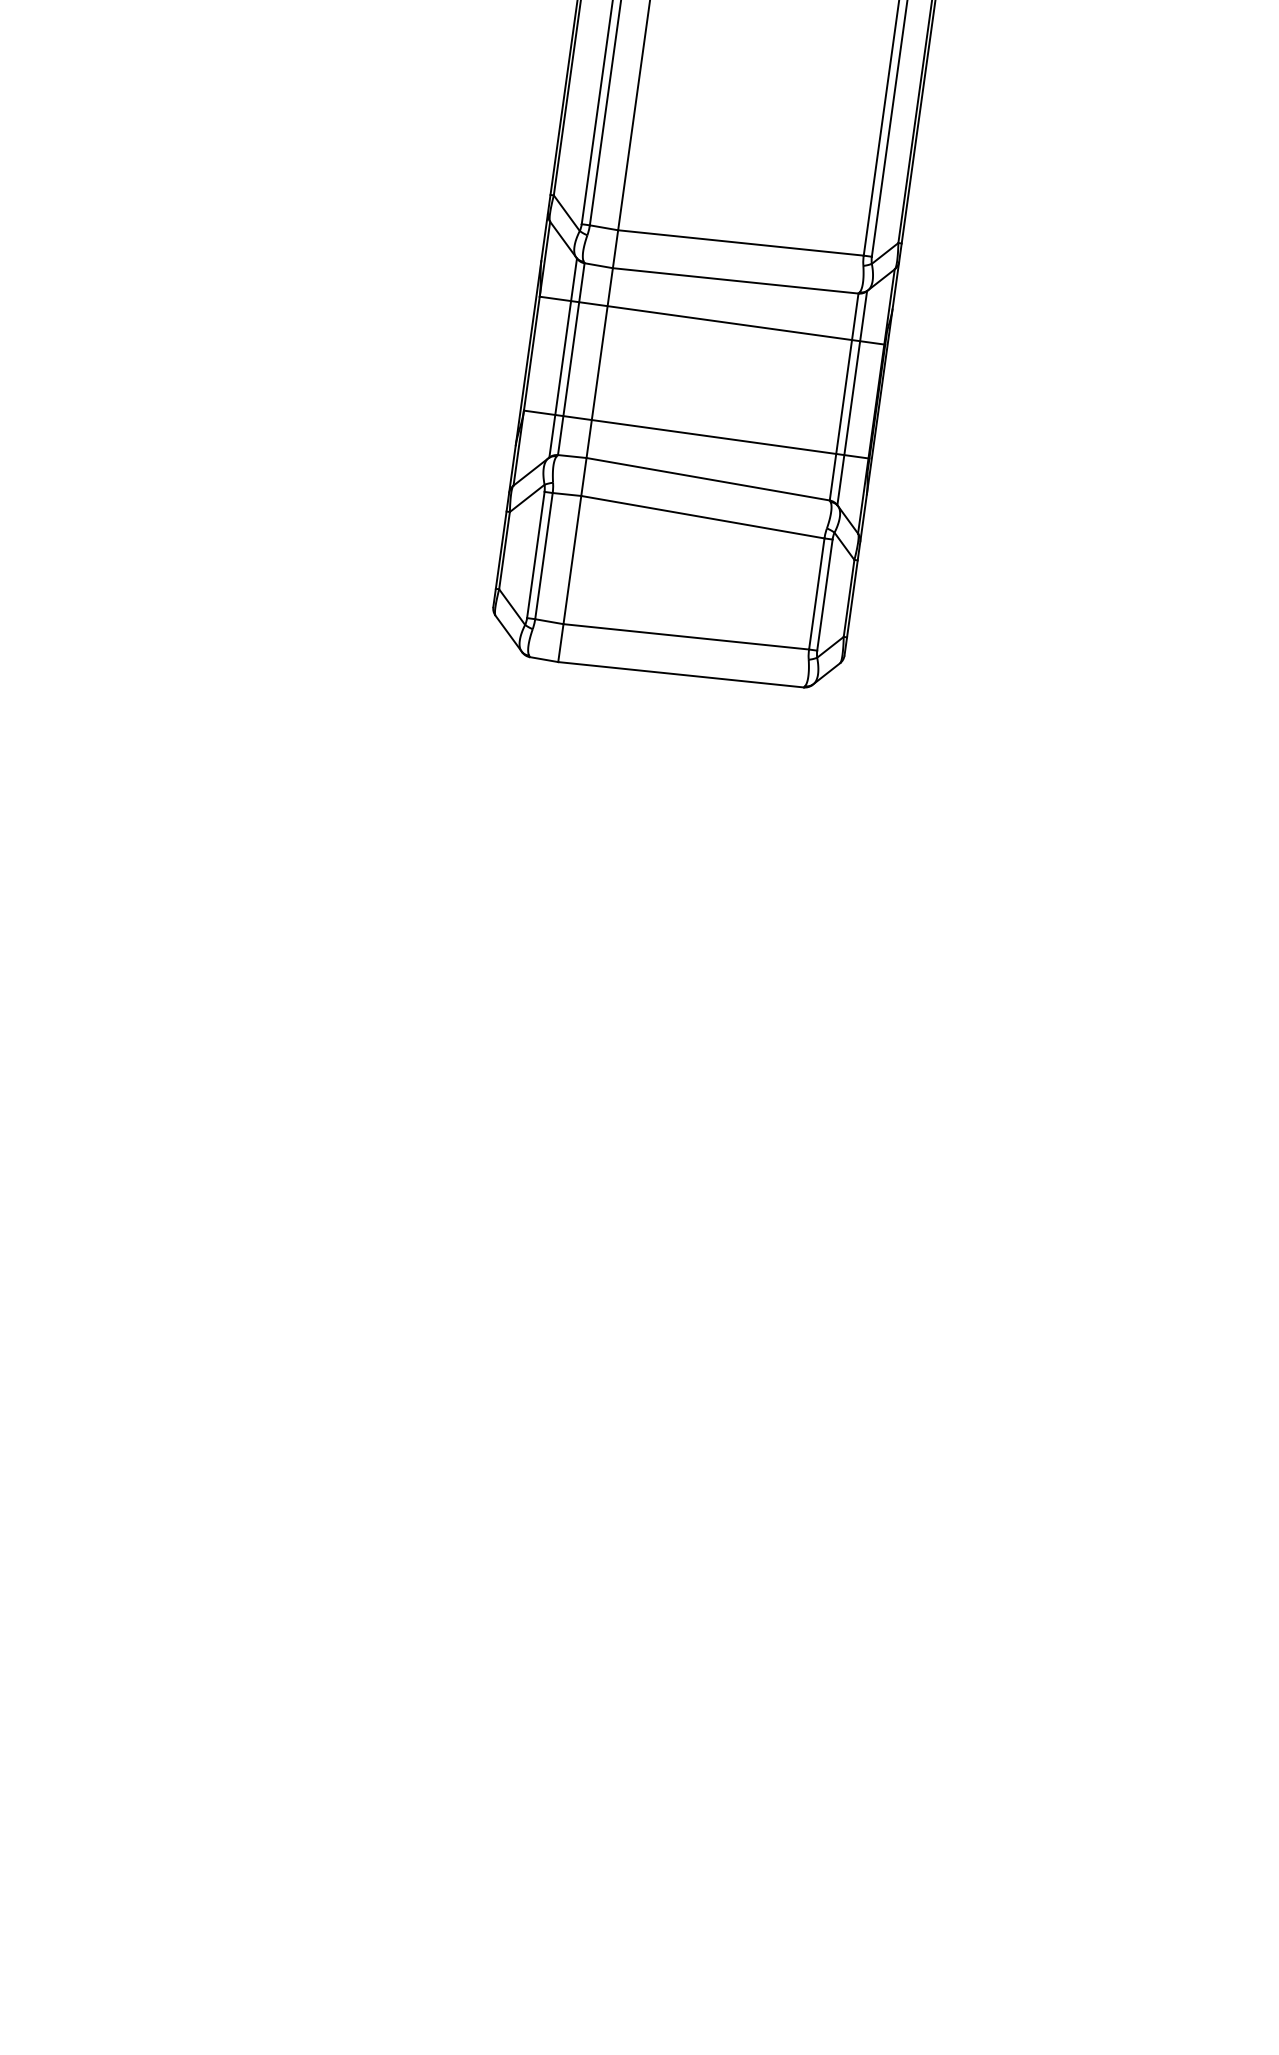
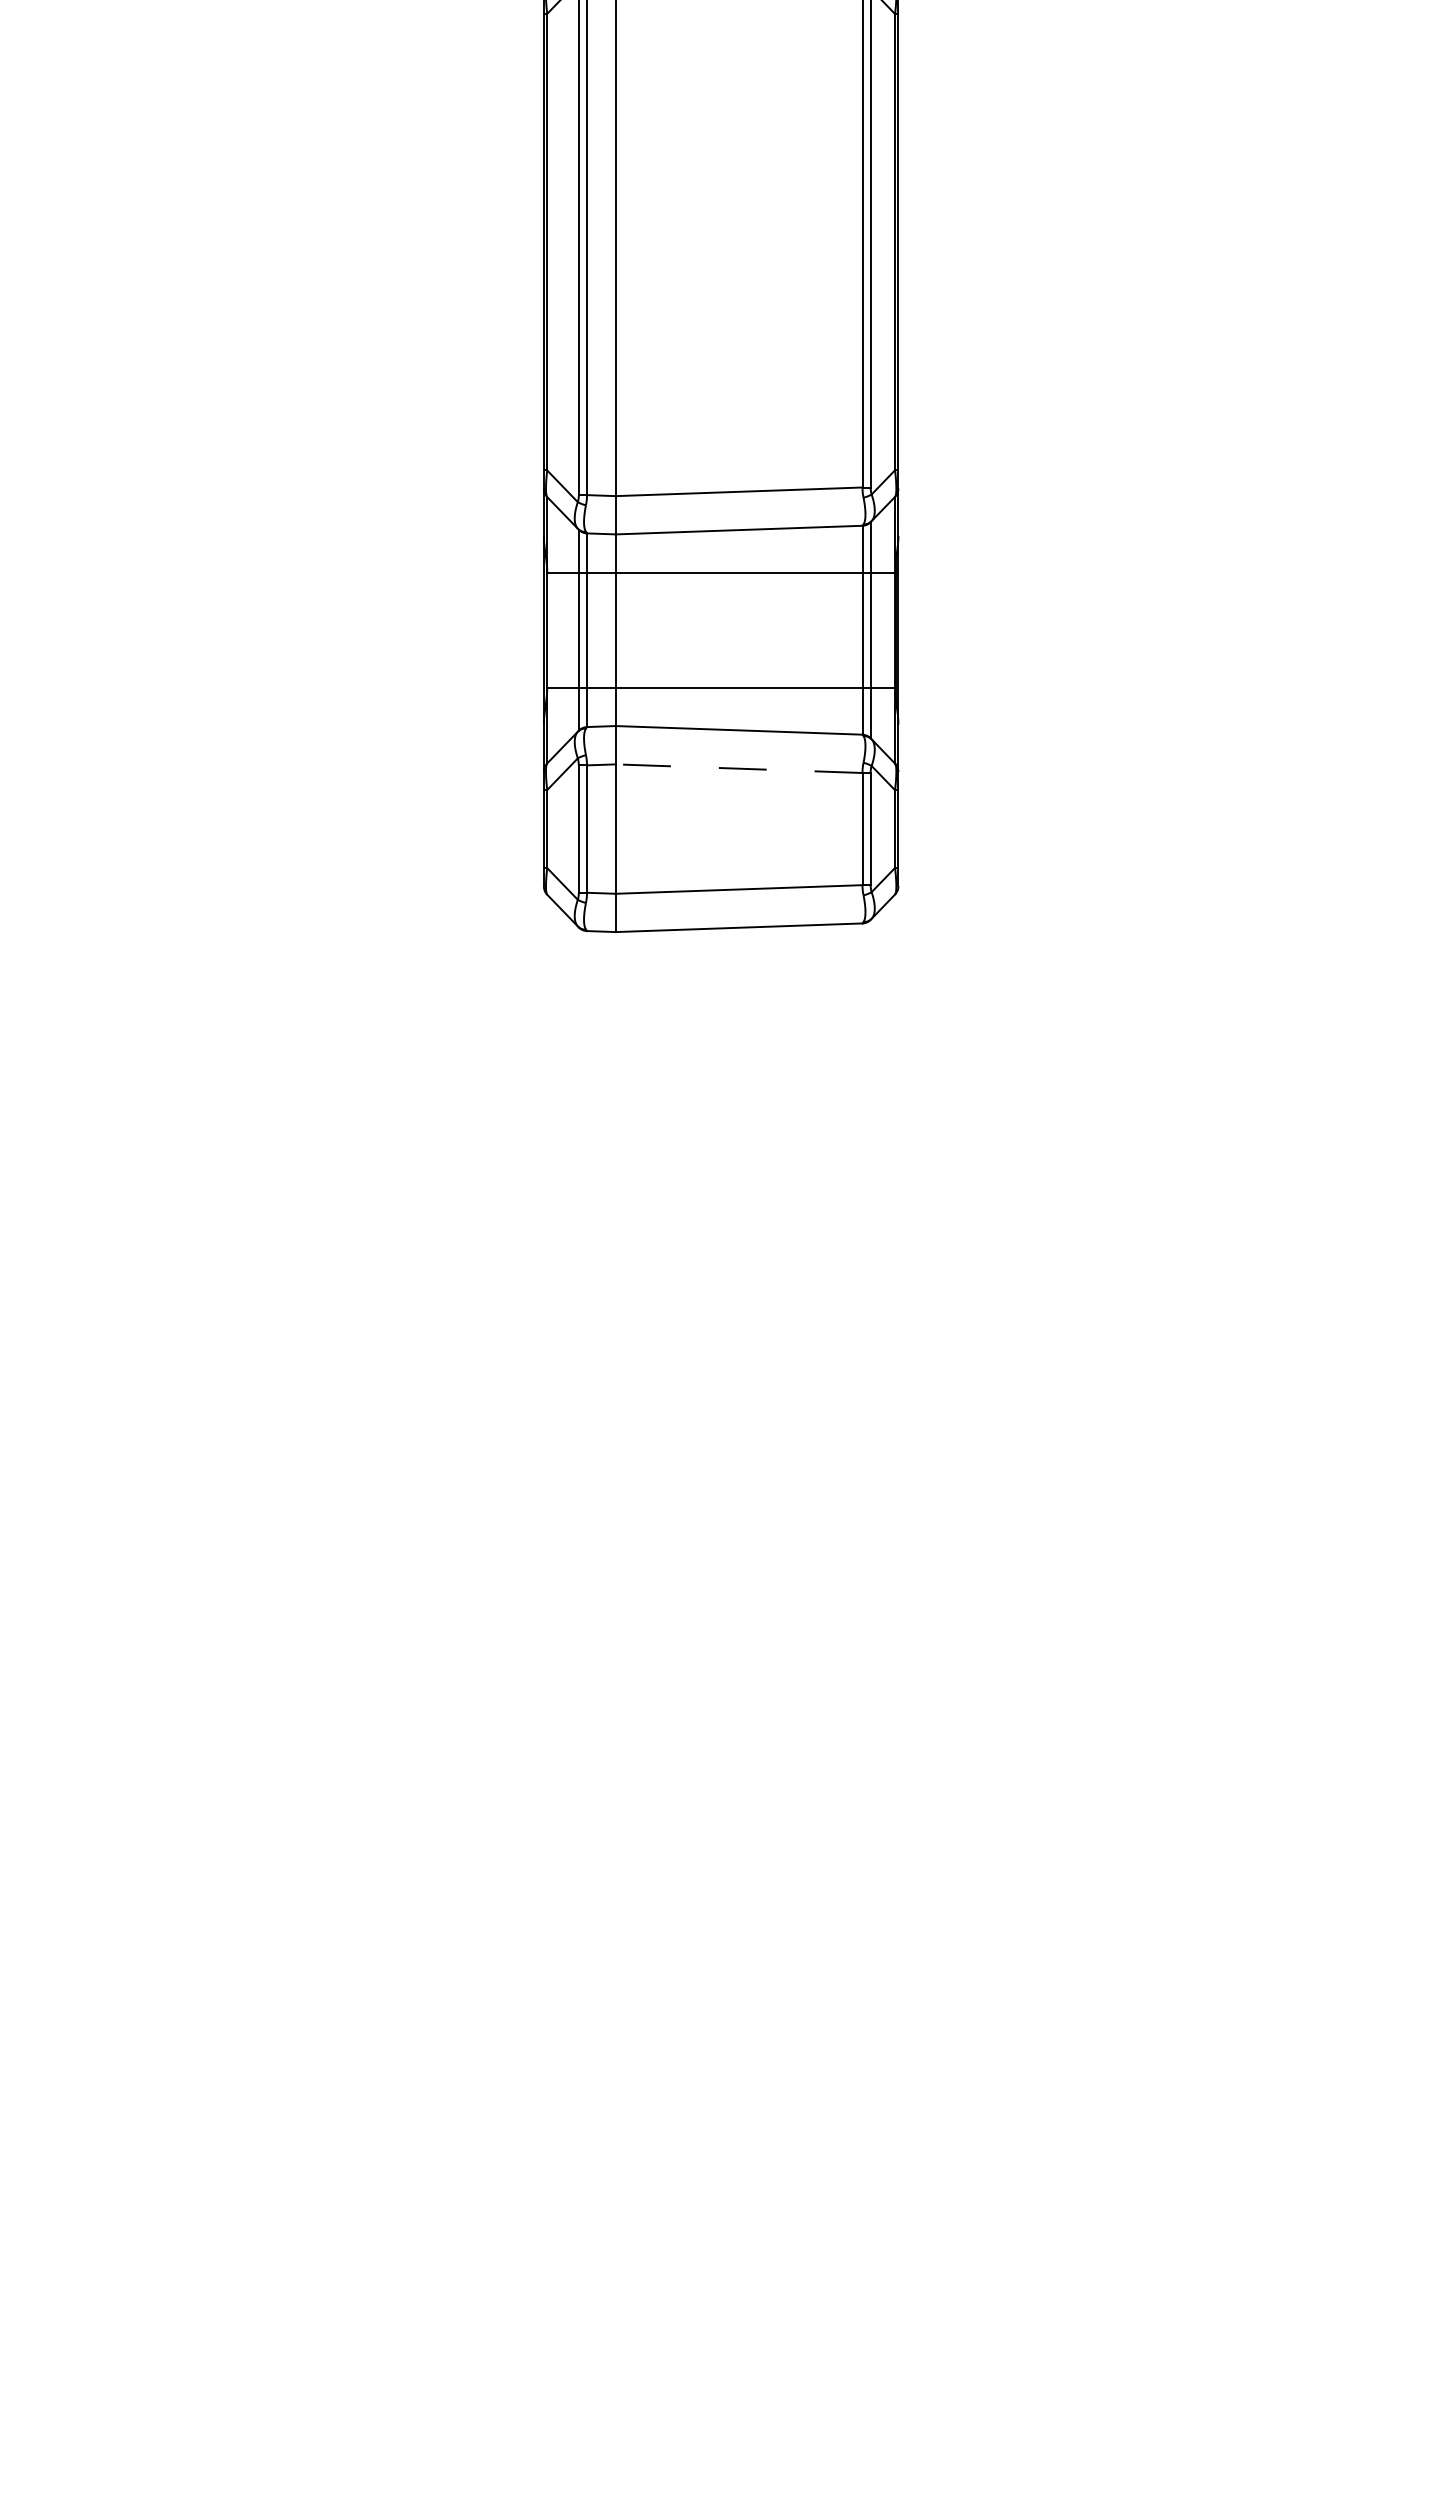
line: (702, 516) -> (738, 768), solid -> dashed

